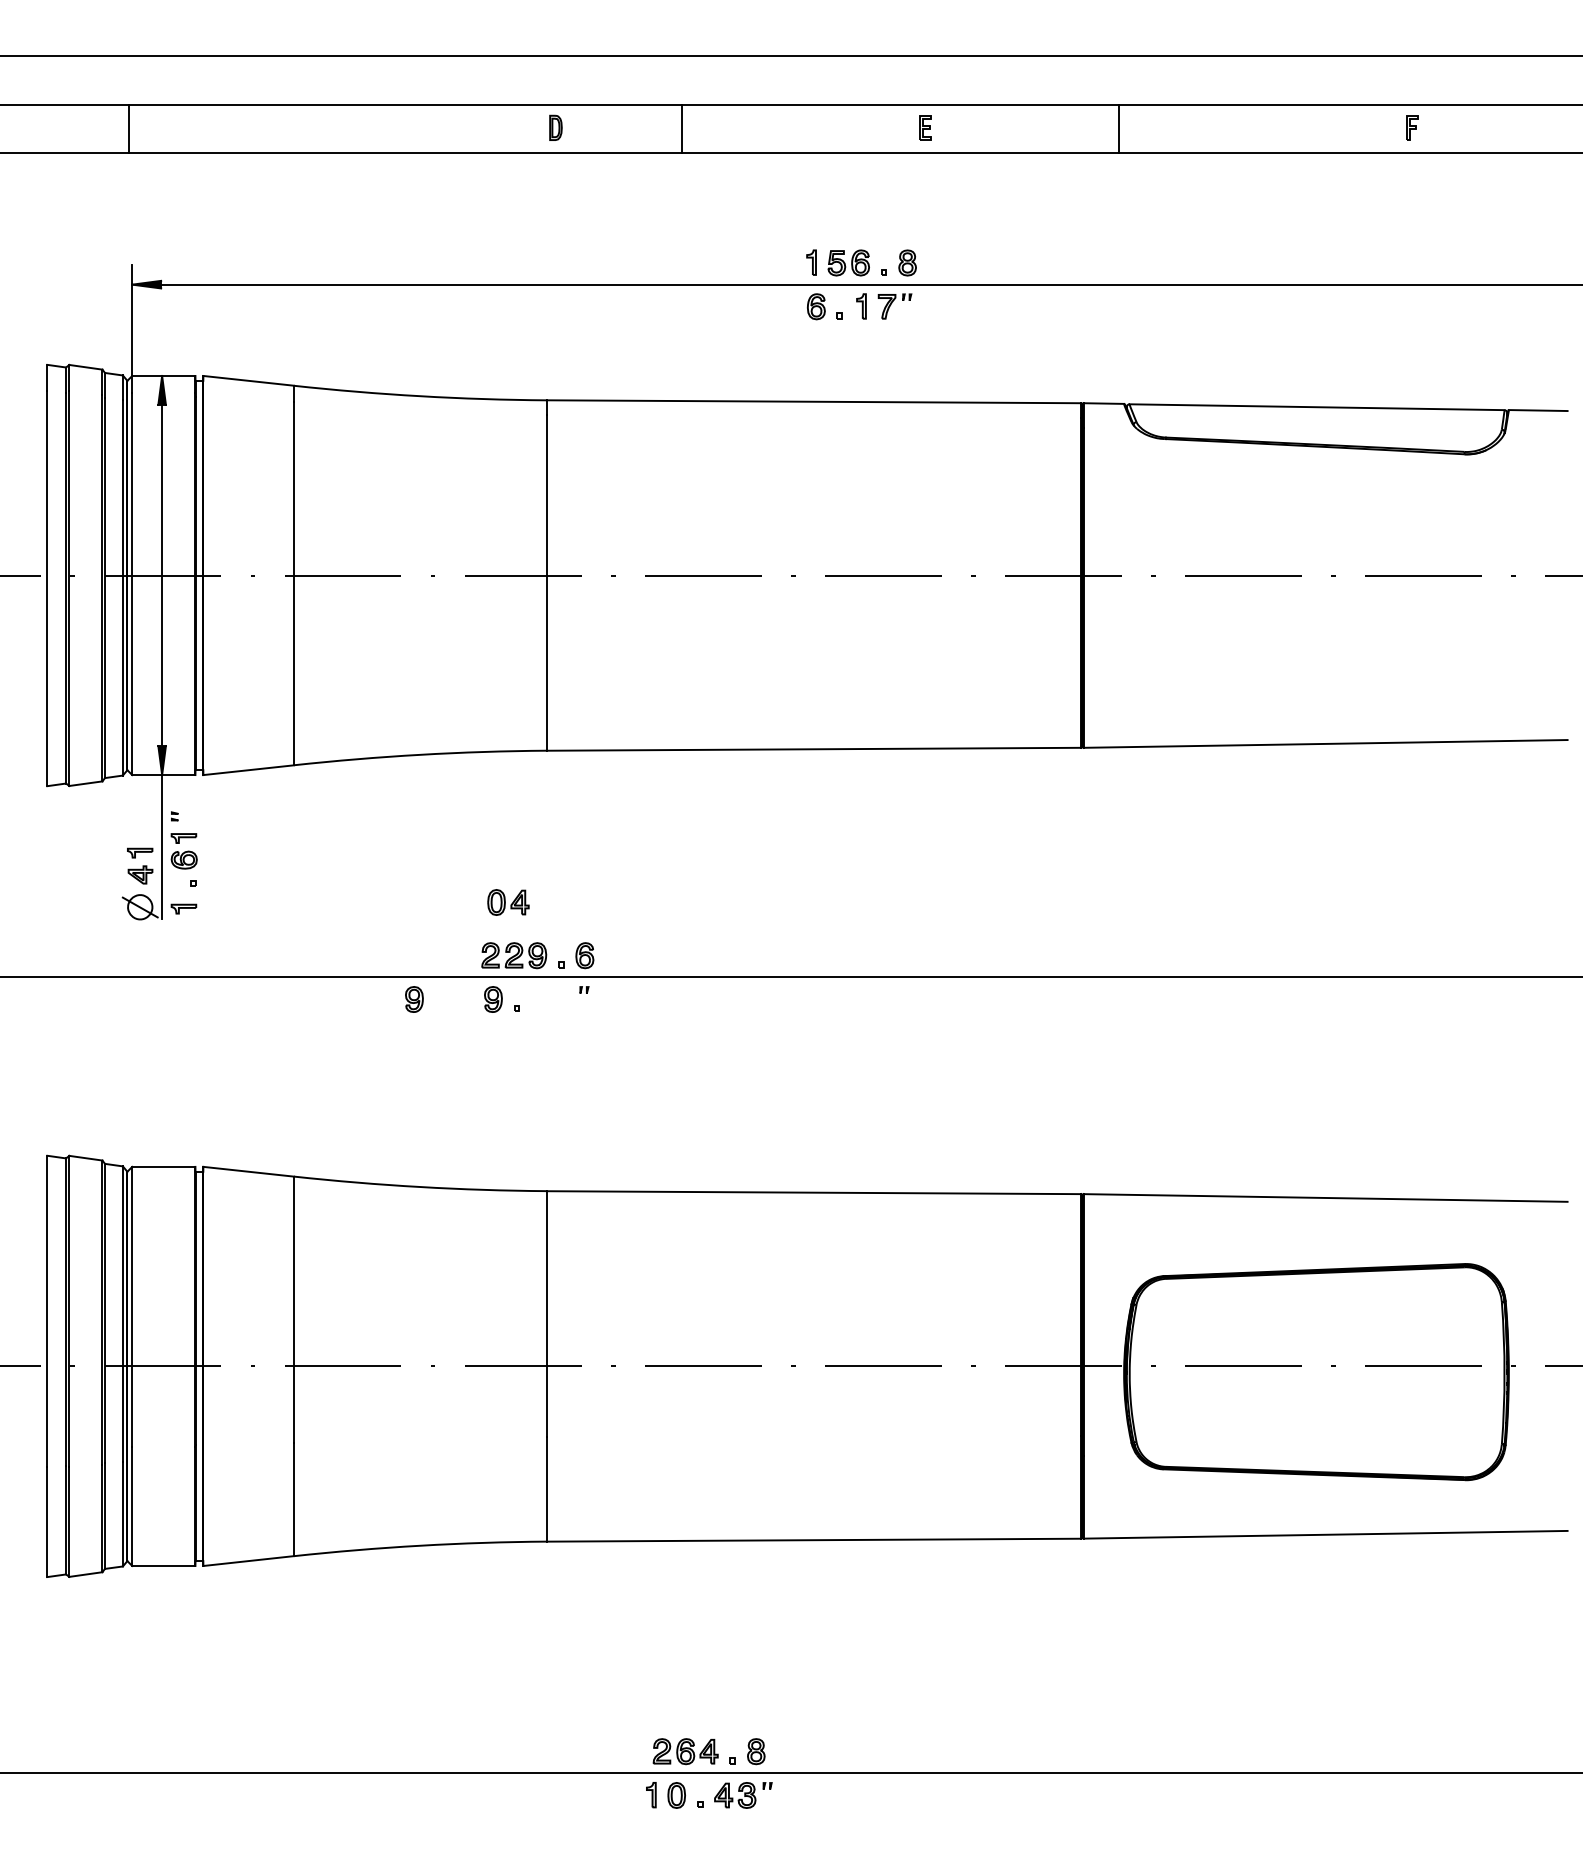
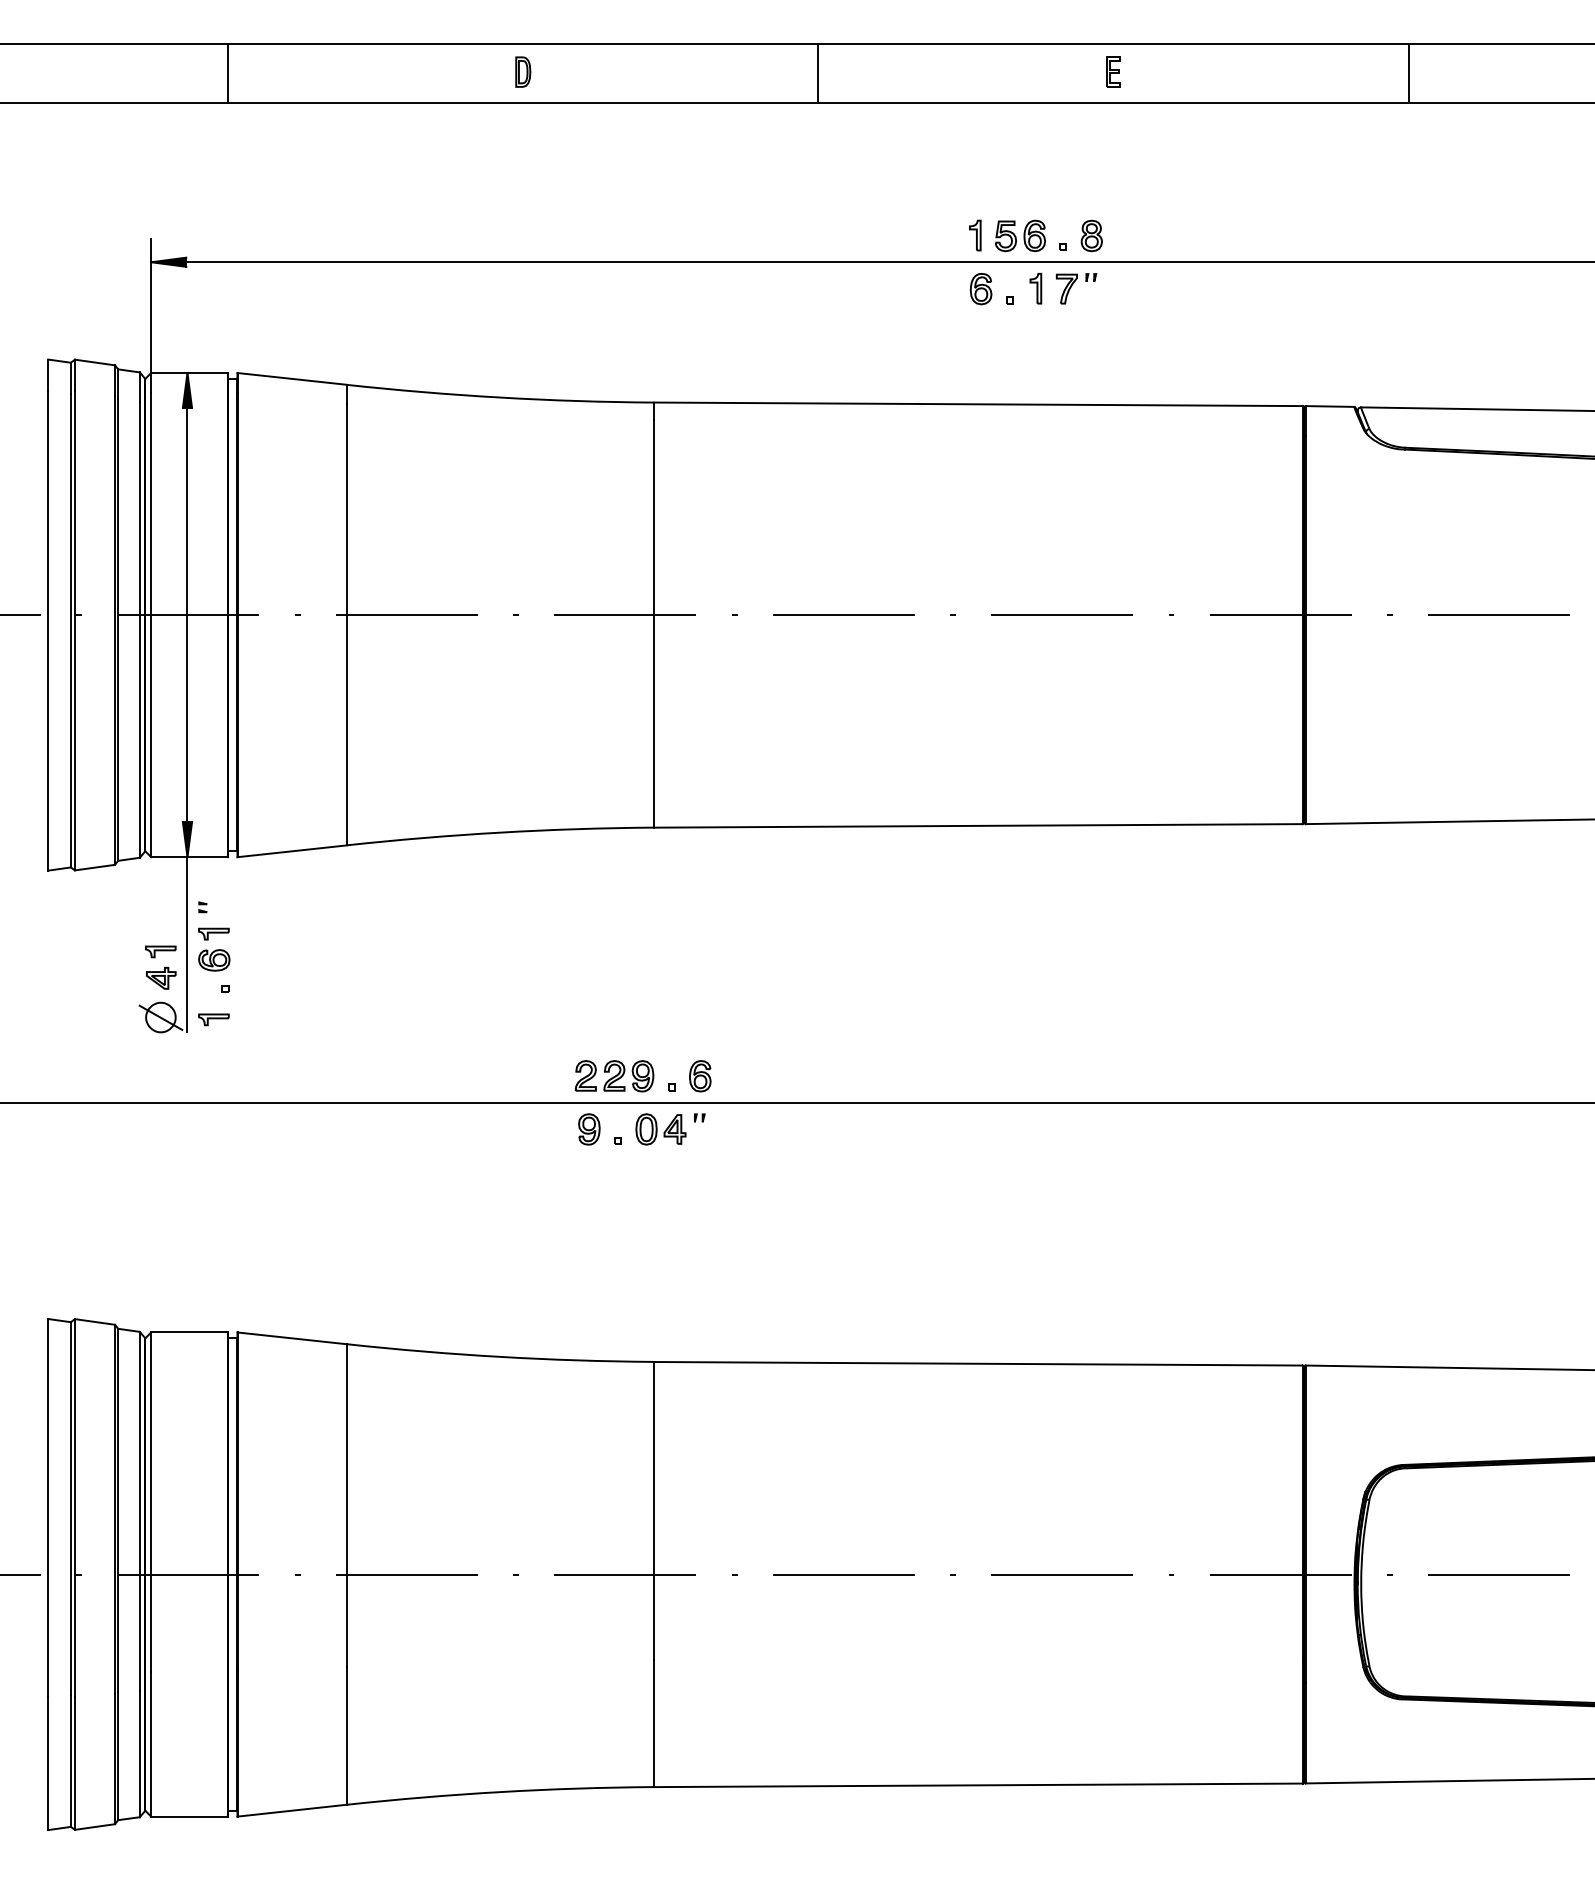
part: (555, 127) -> (522, 71), moved
line: (129, 128) -> (227, 72), moved
line: (1118, 128) -> (1408, 72), moved
part: (508, 902) -> (661, 1129), moved
part: (414, 999) -> (493, 1129), removed

